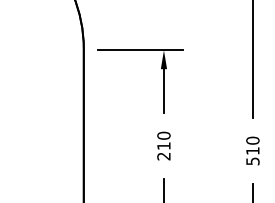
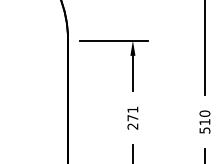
text: (163, 140) -> (132, 113), 210 -> 271

